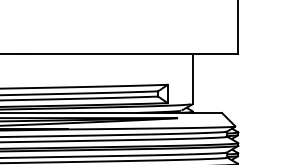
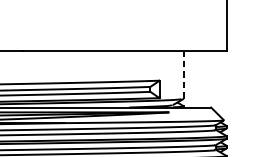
line: (193, 78) -> (184, 74), solid -> dashed

